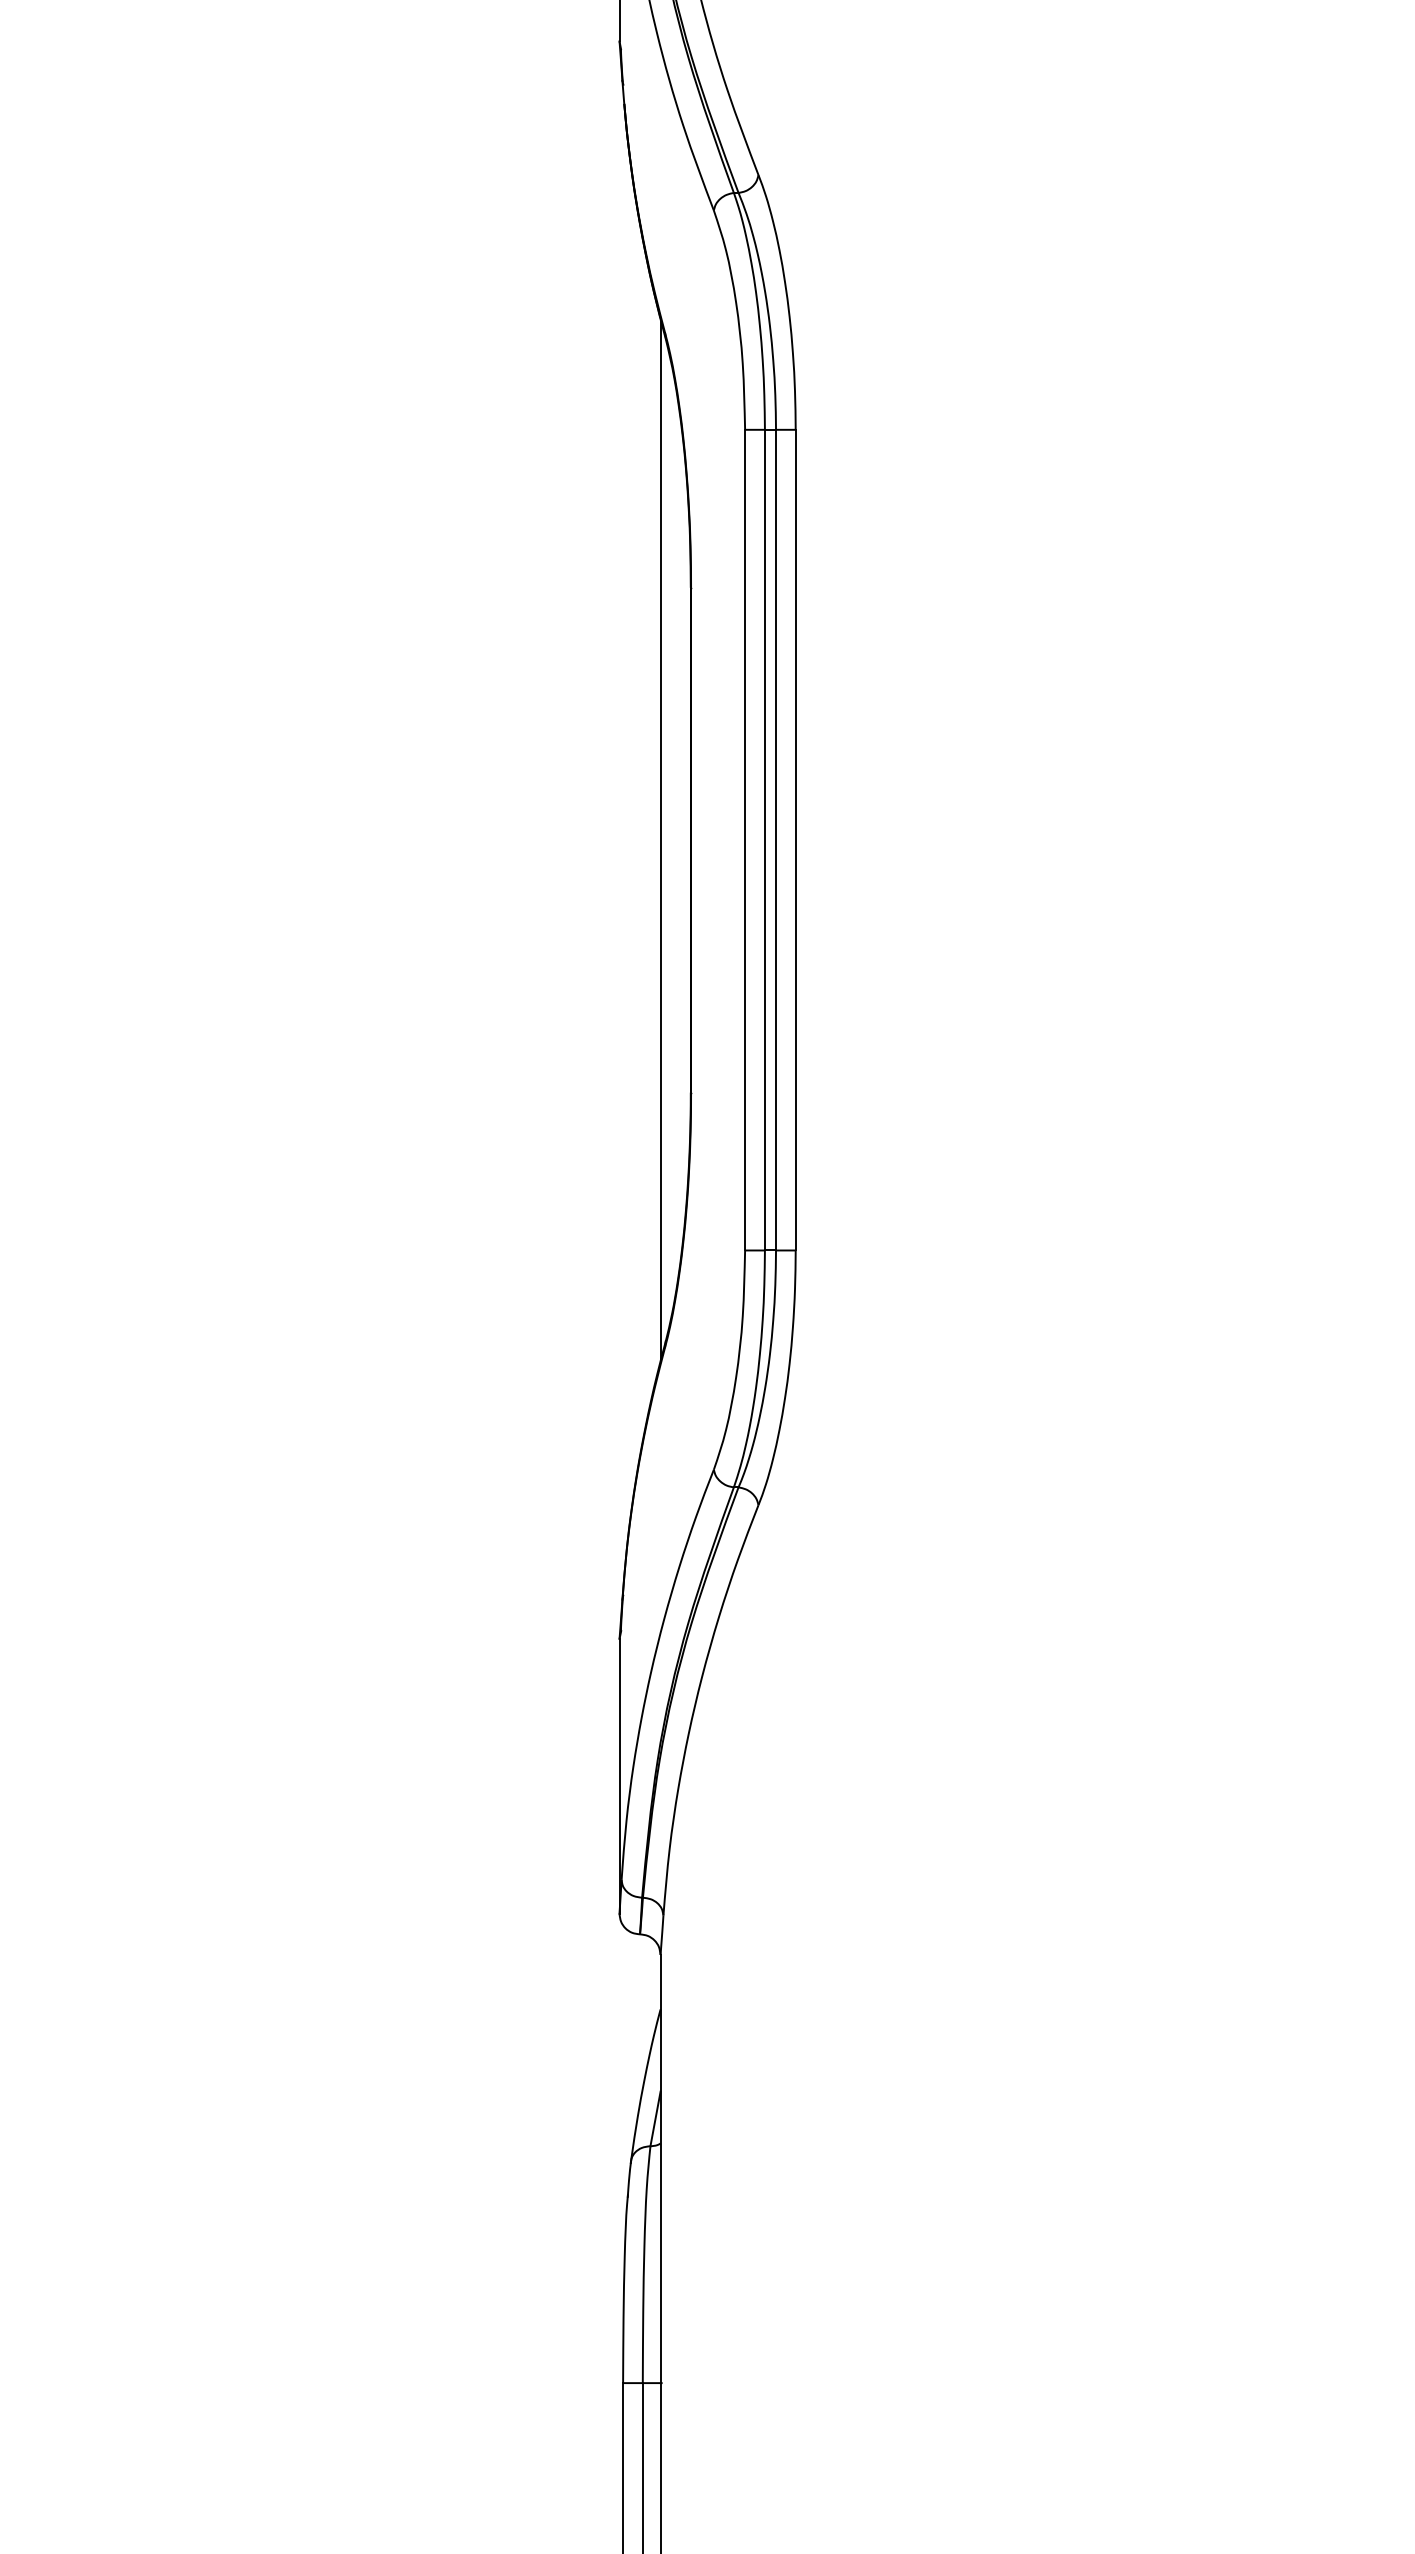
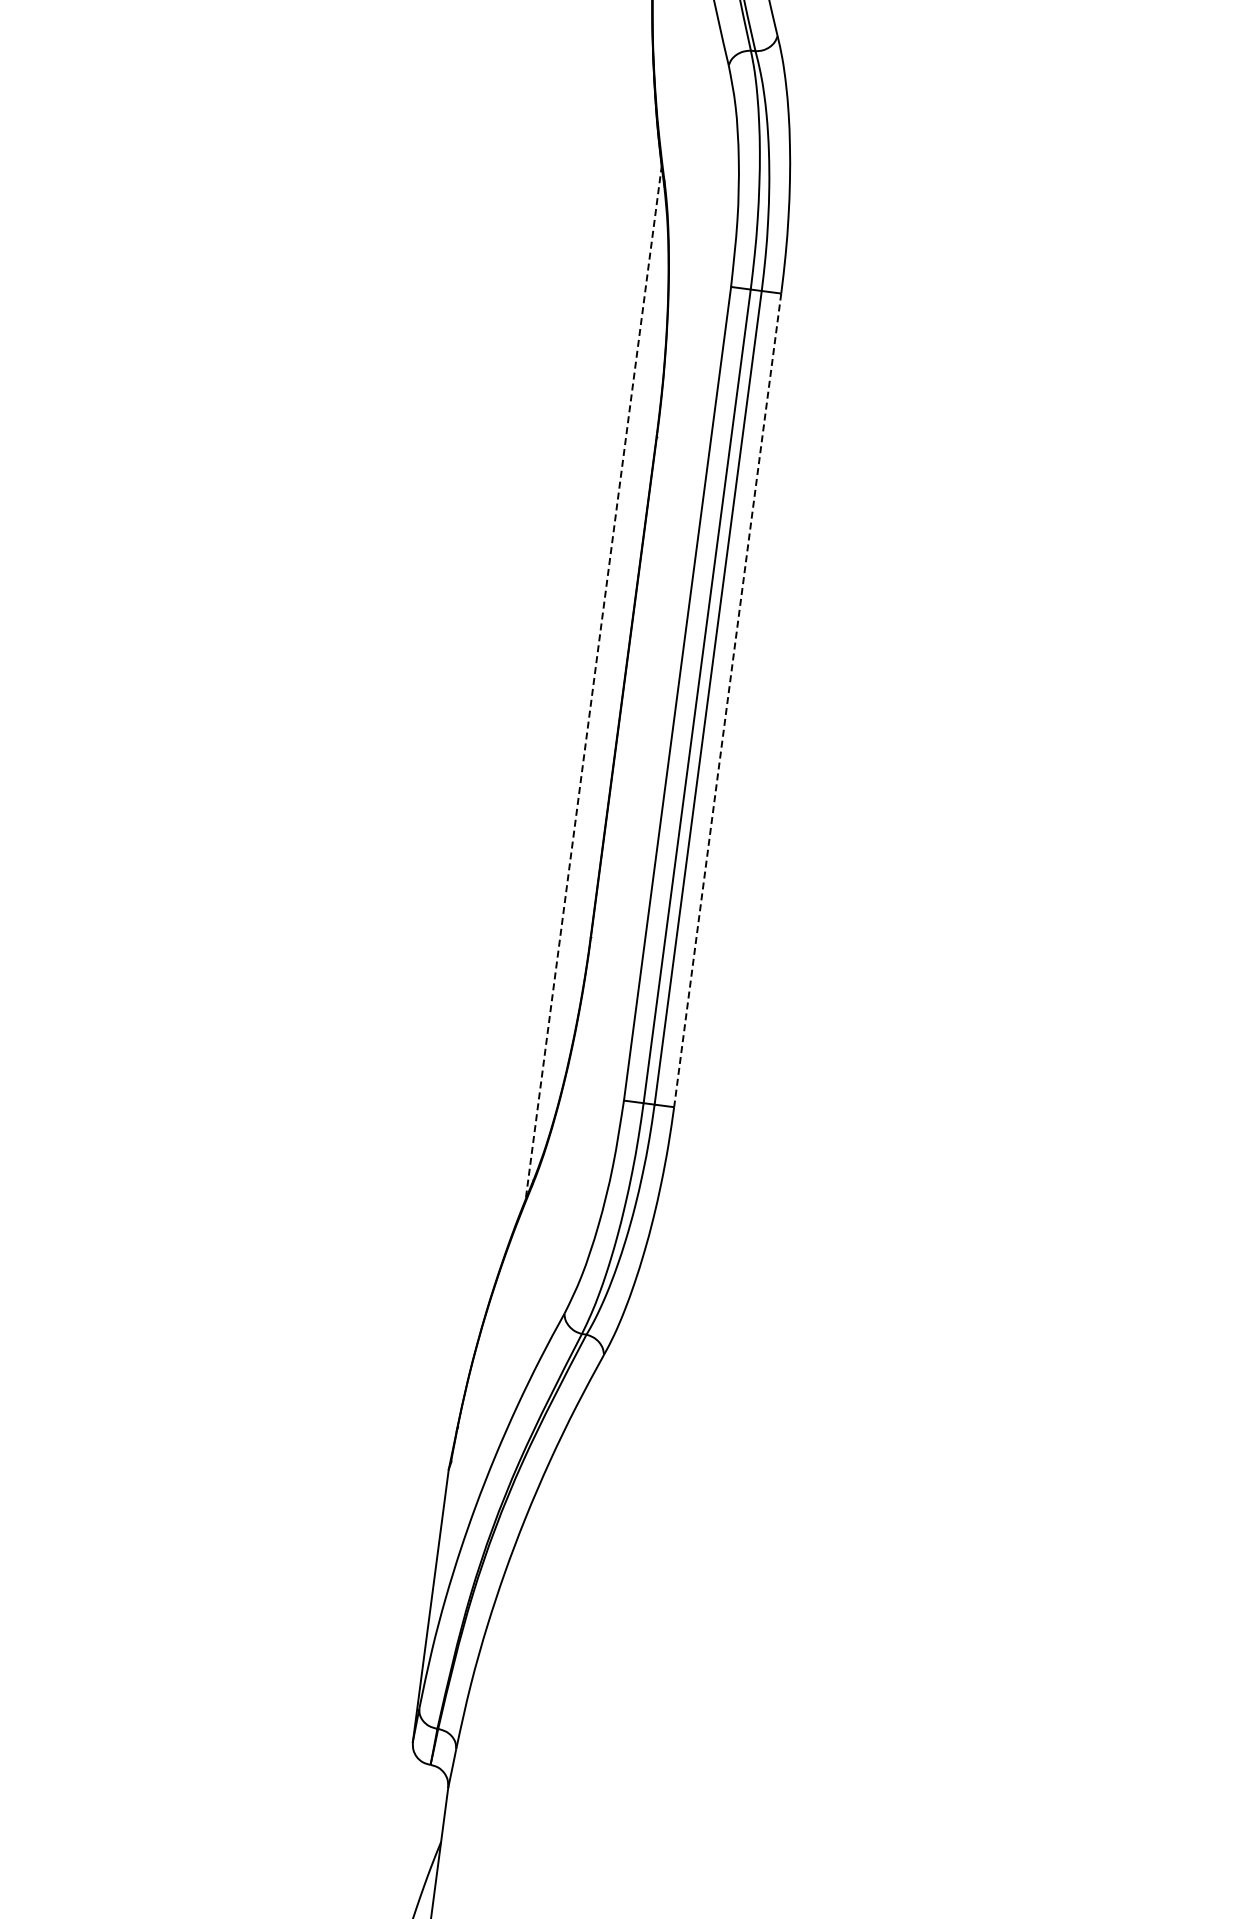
line: (660, 839) -> (593, 682), solid -> dashed
line: (795, 840) -> (727, 700), solid -> dashed

